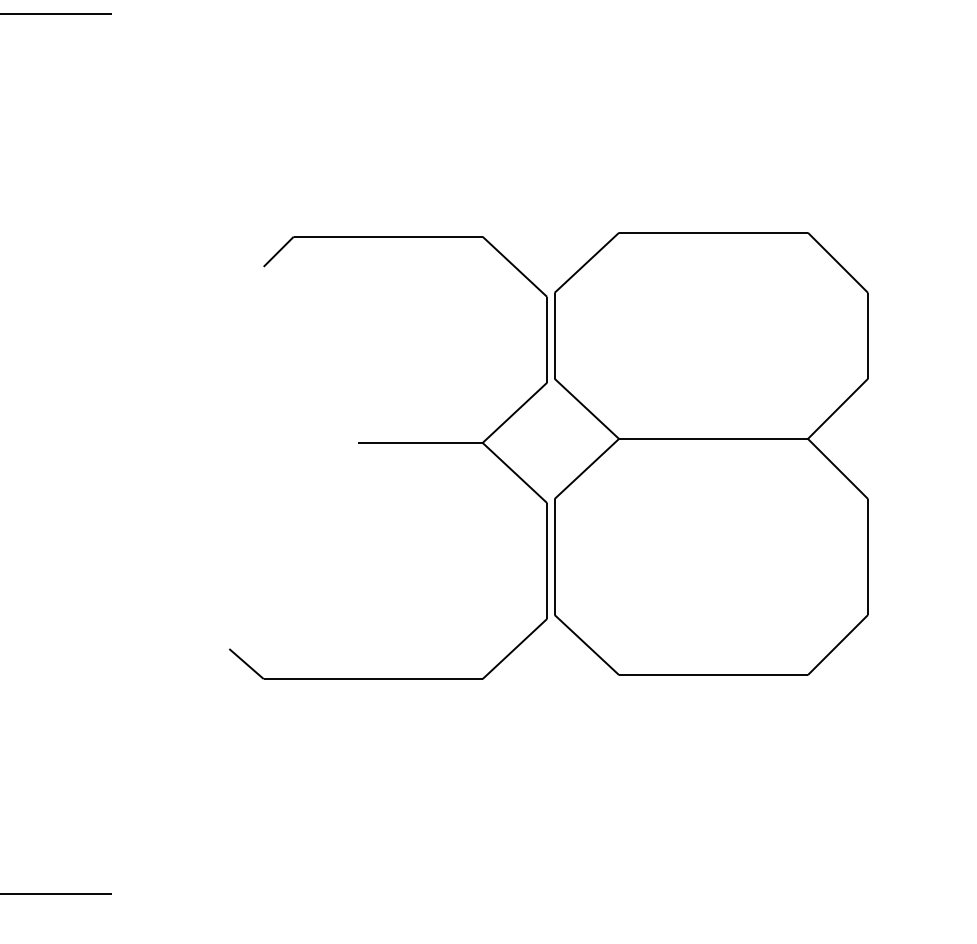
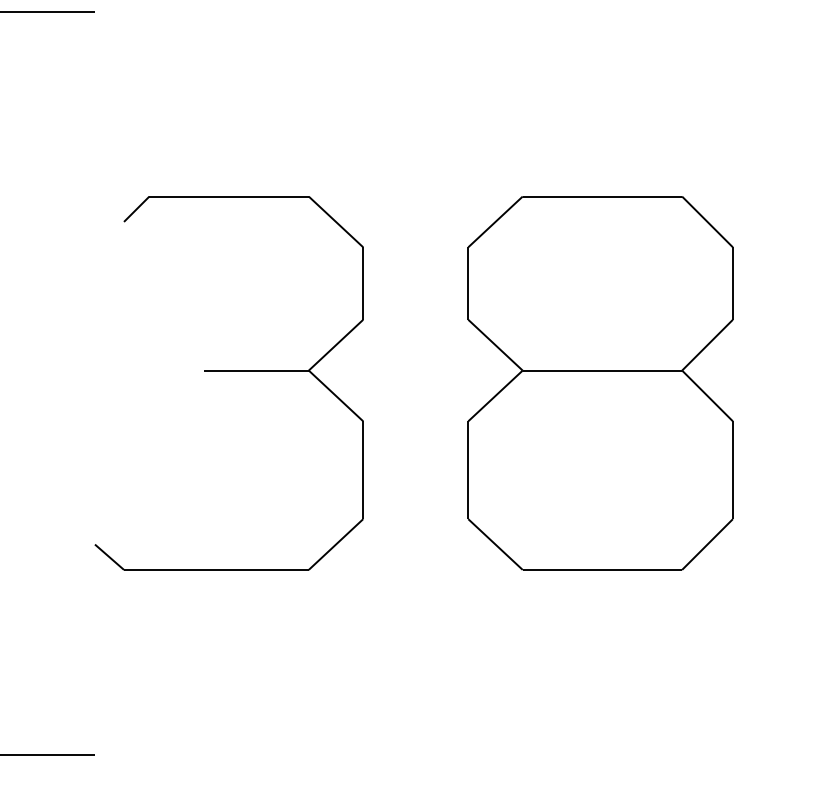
part: (388, 443) -> (229, 371), moved

